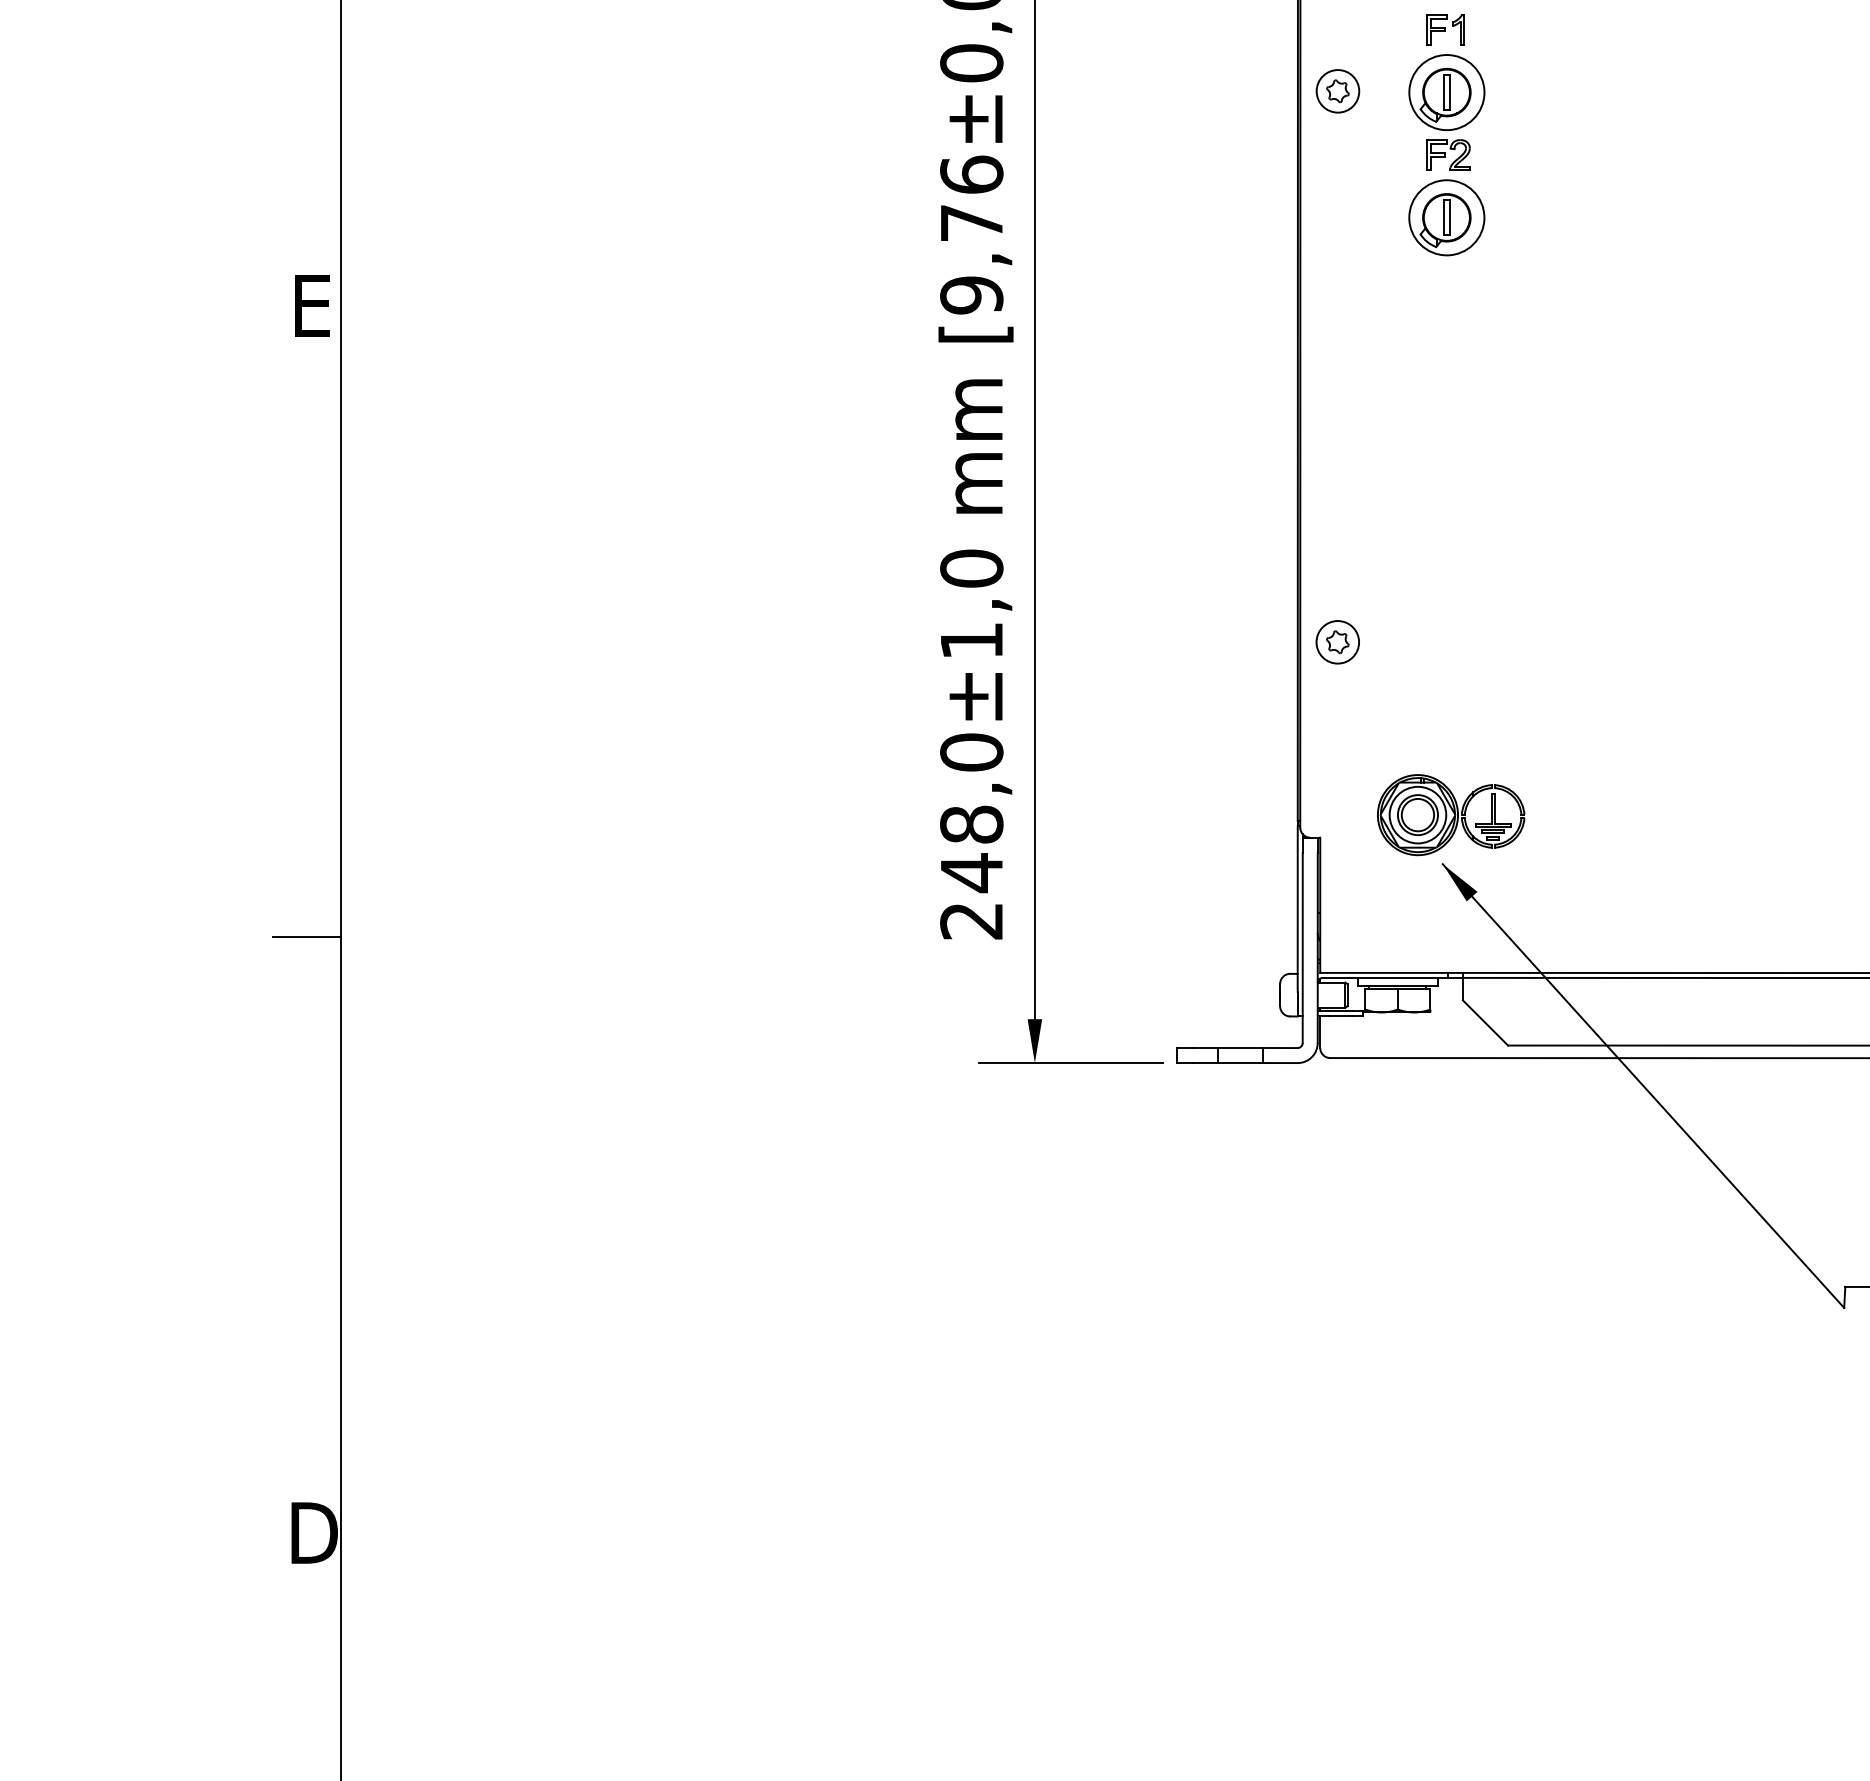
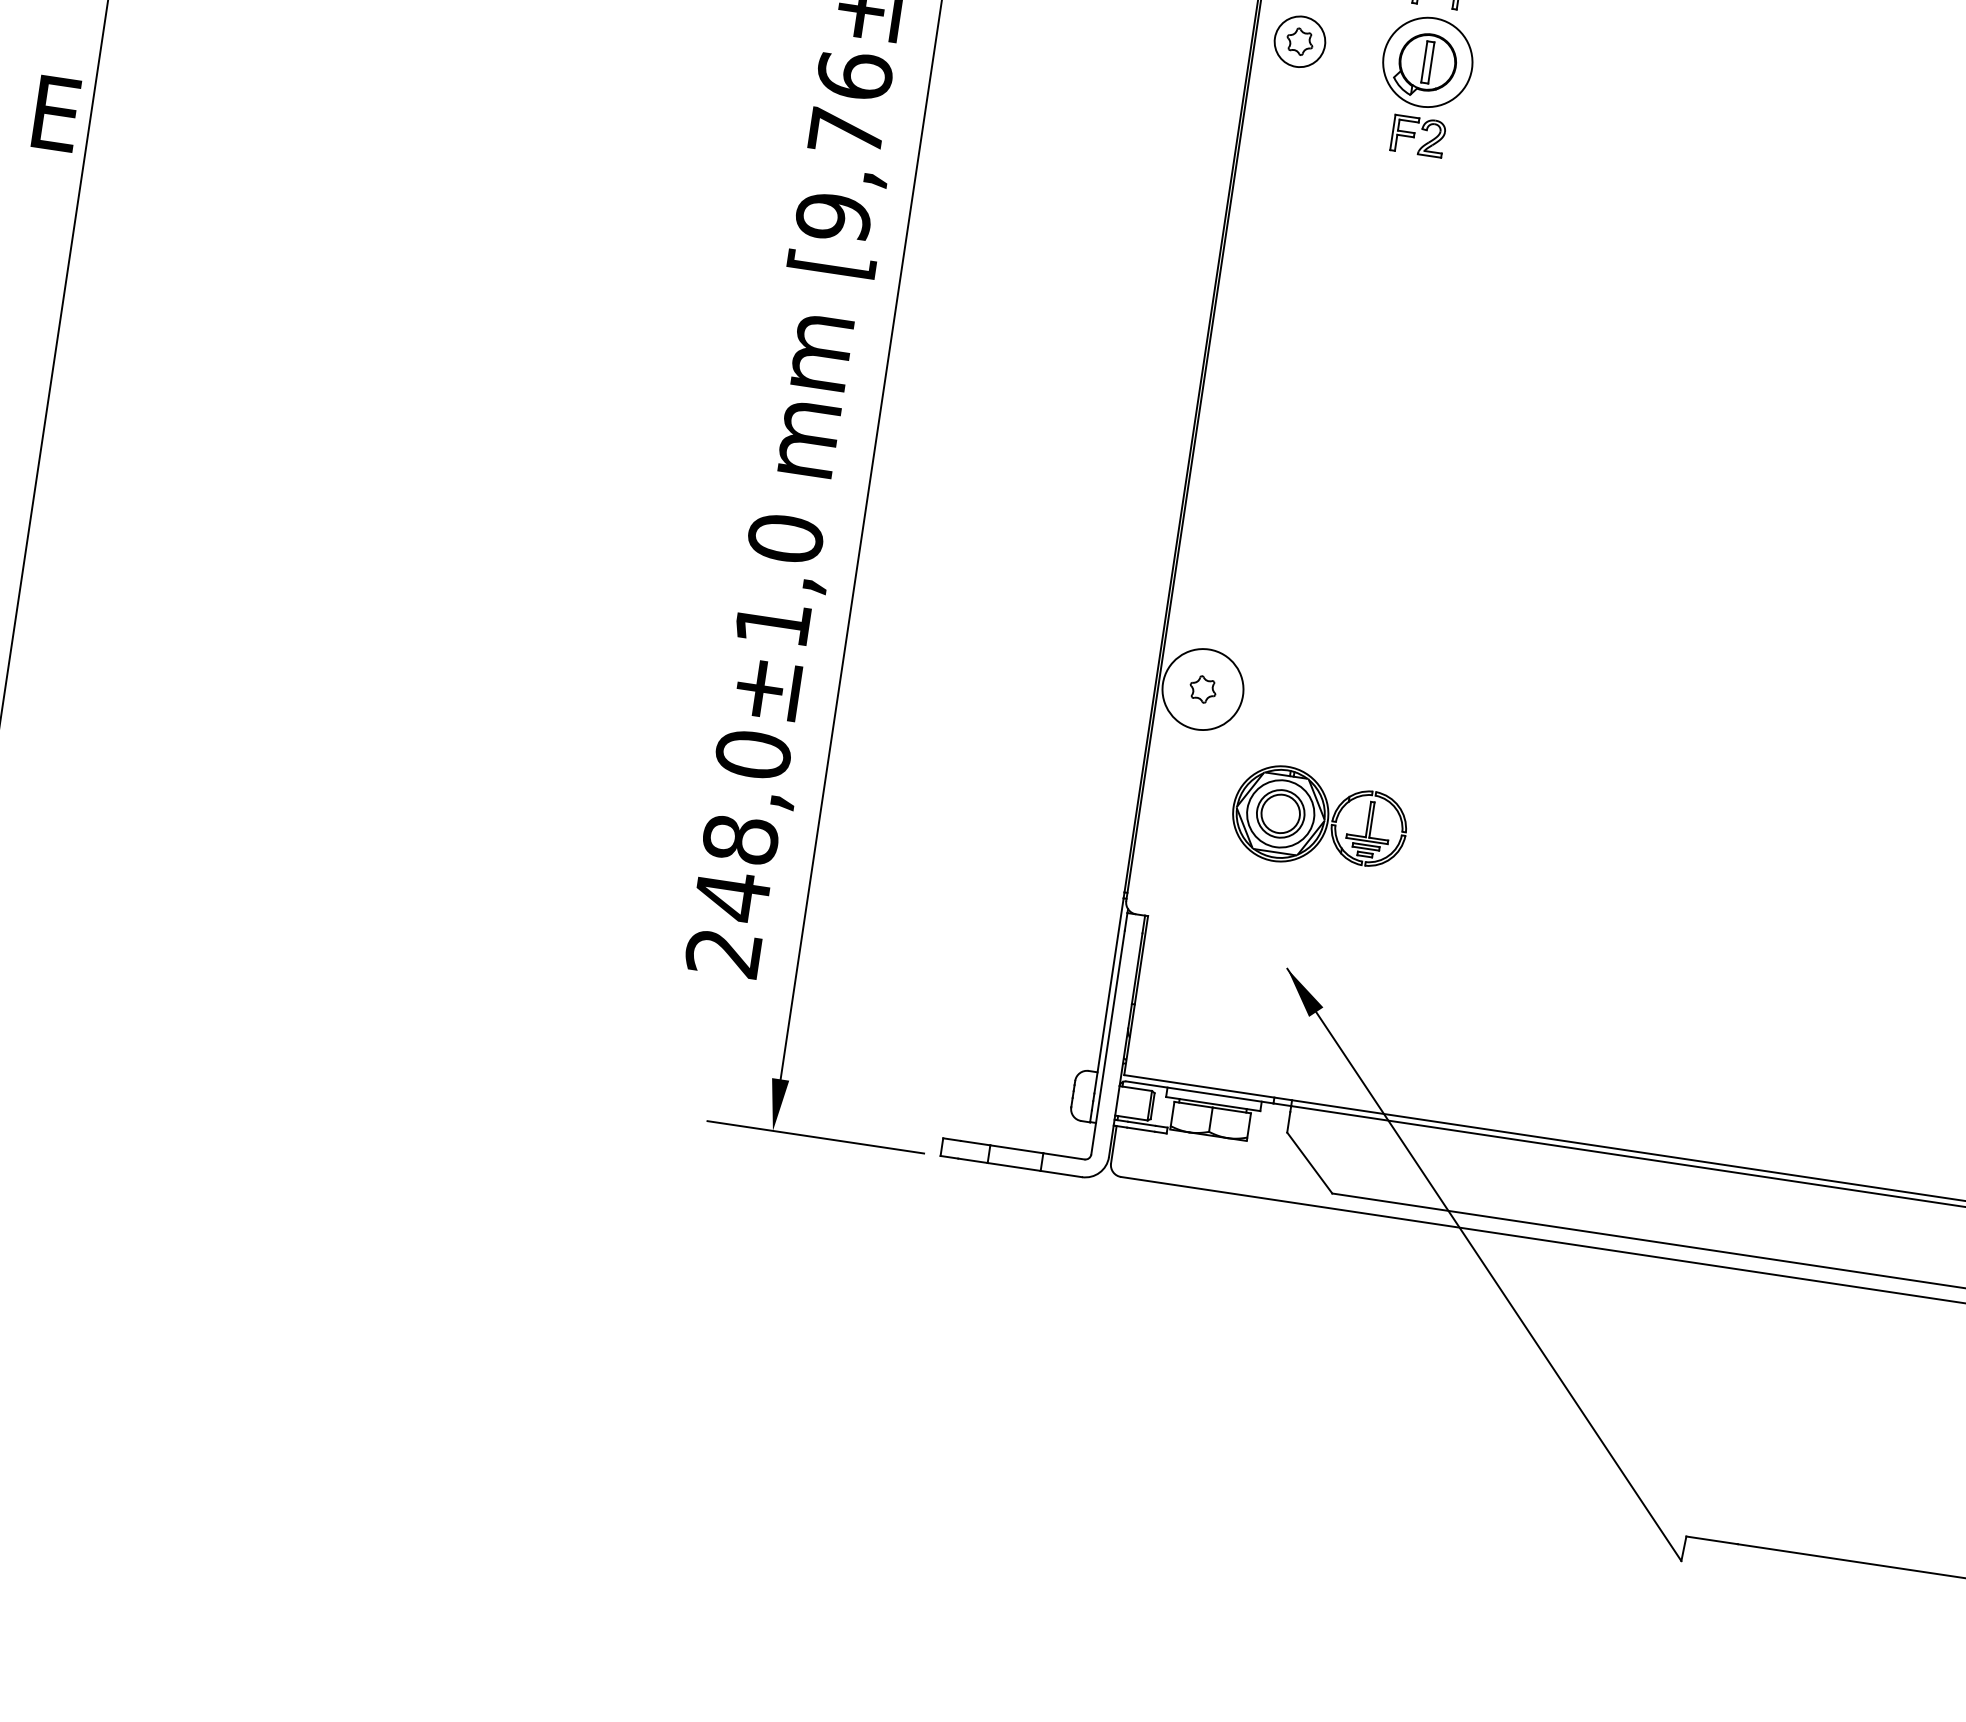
part: (1446, 217) -> (1405, 209), removed
circle: (1337, 642) -> (1202, 689), size x1.6
part: (1451, 815) -> (1320, 820), moved

